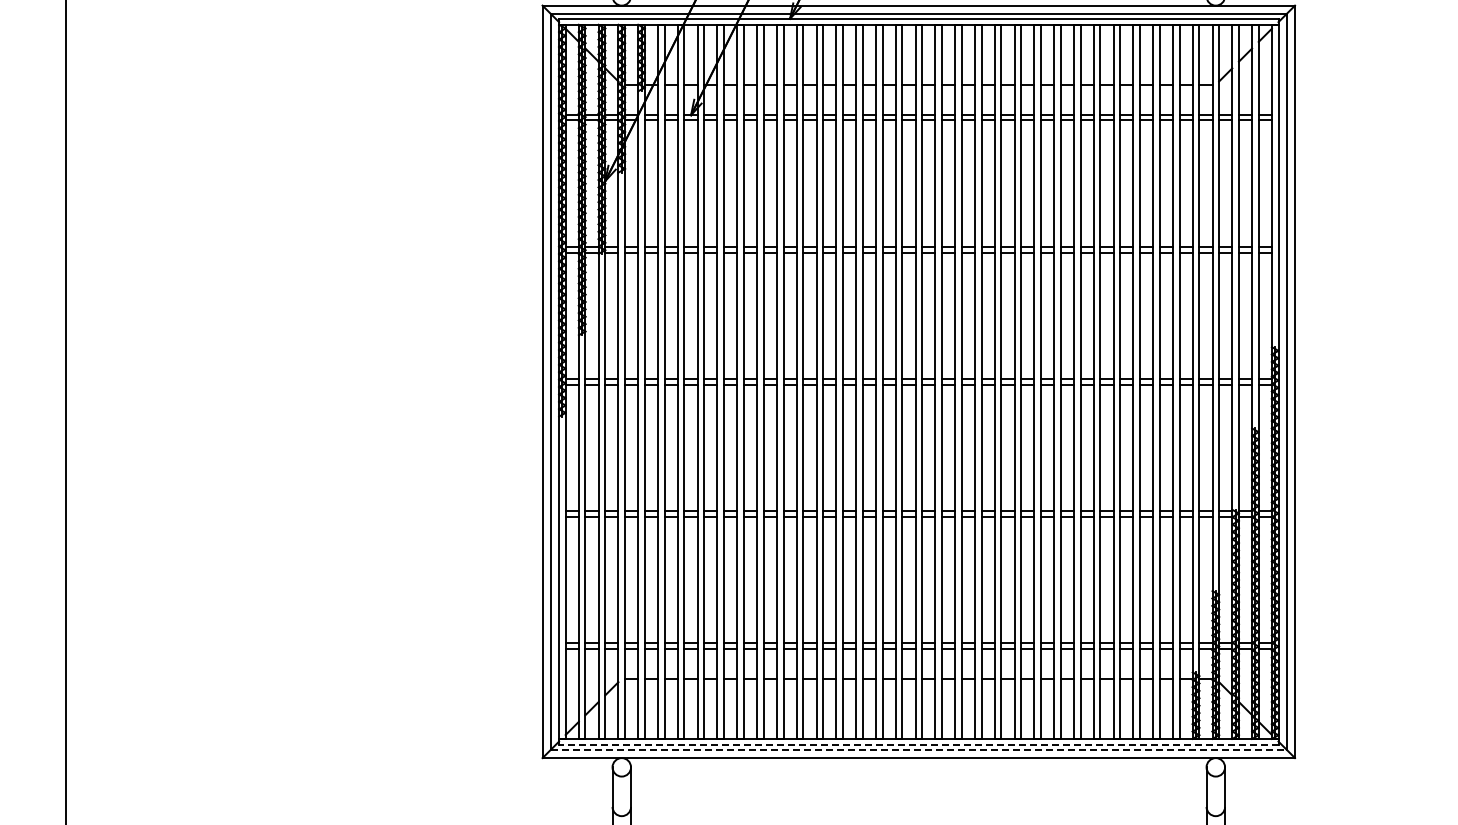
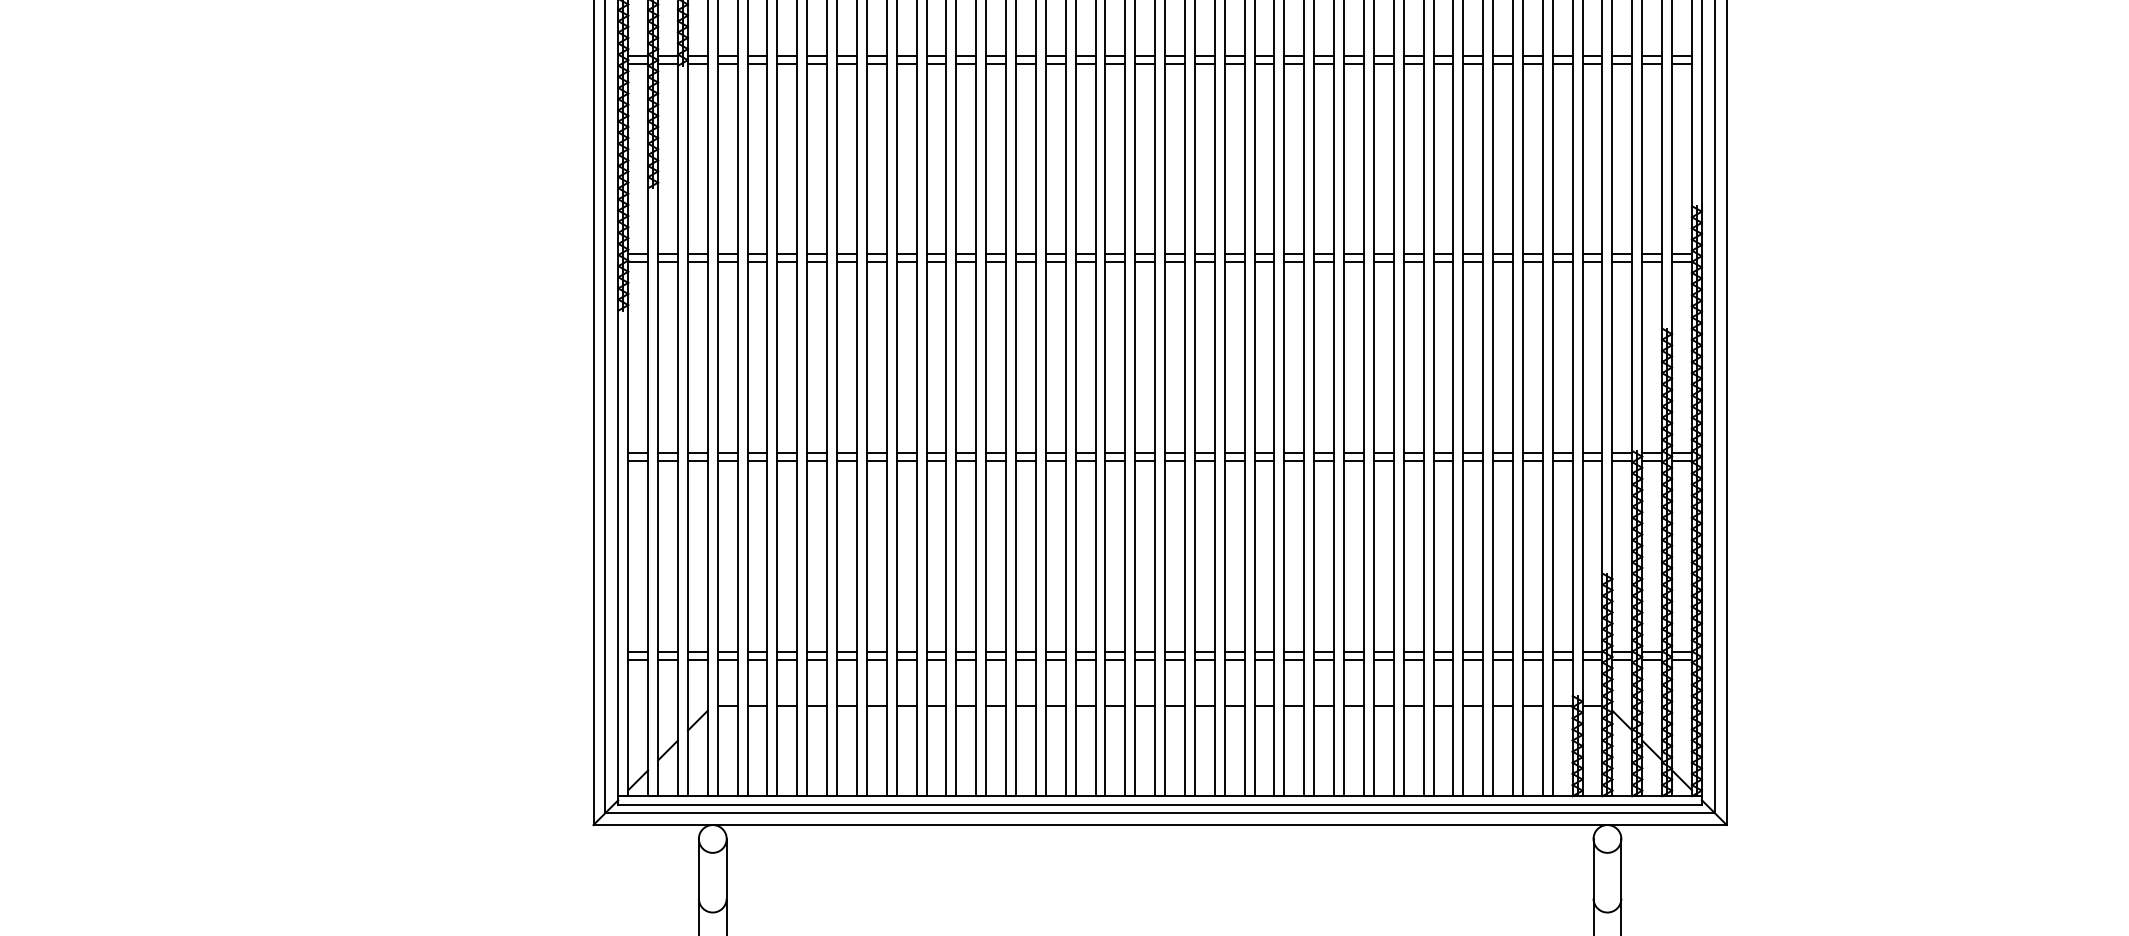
line: (918, 744) -> (1159, 804), dashed -> solid
line: (919, 750) -> (1161, 813), dashed -> solid

